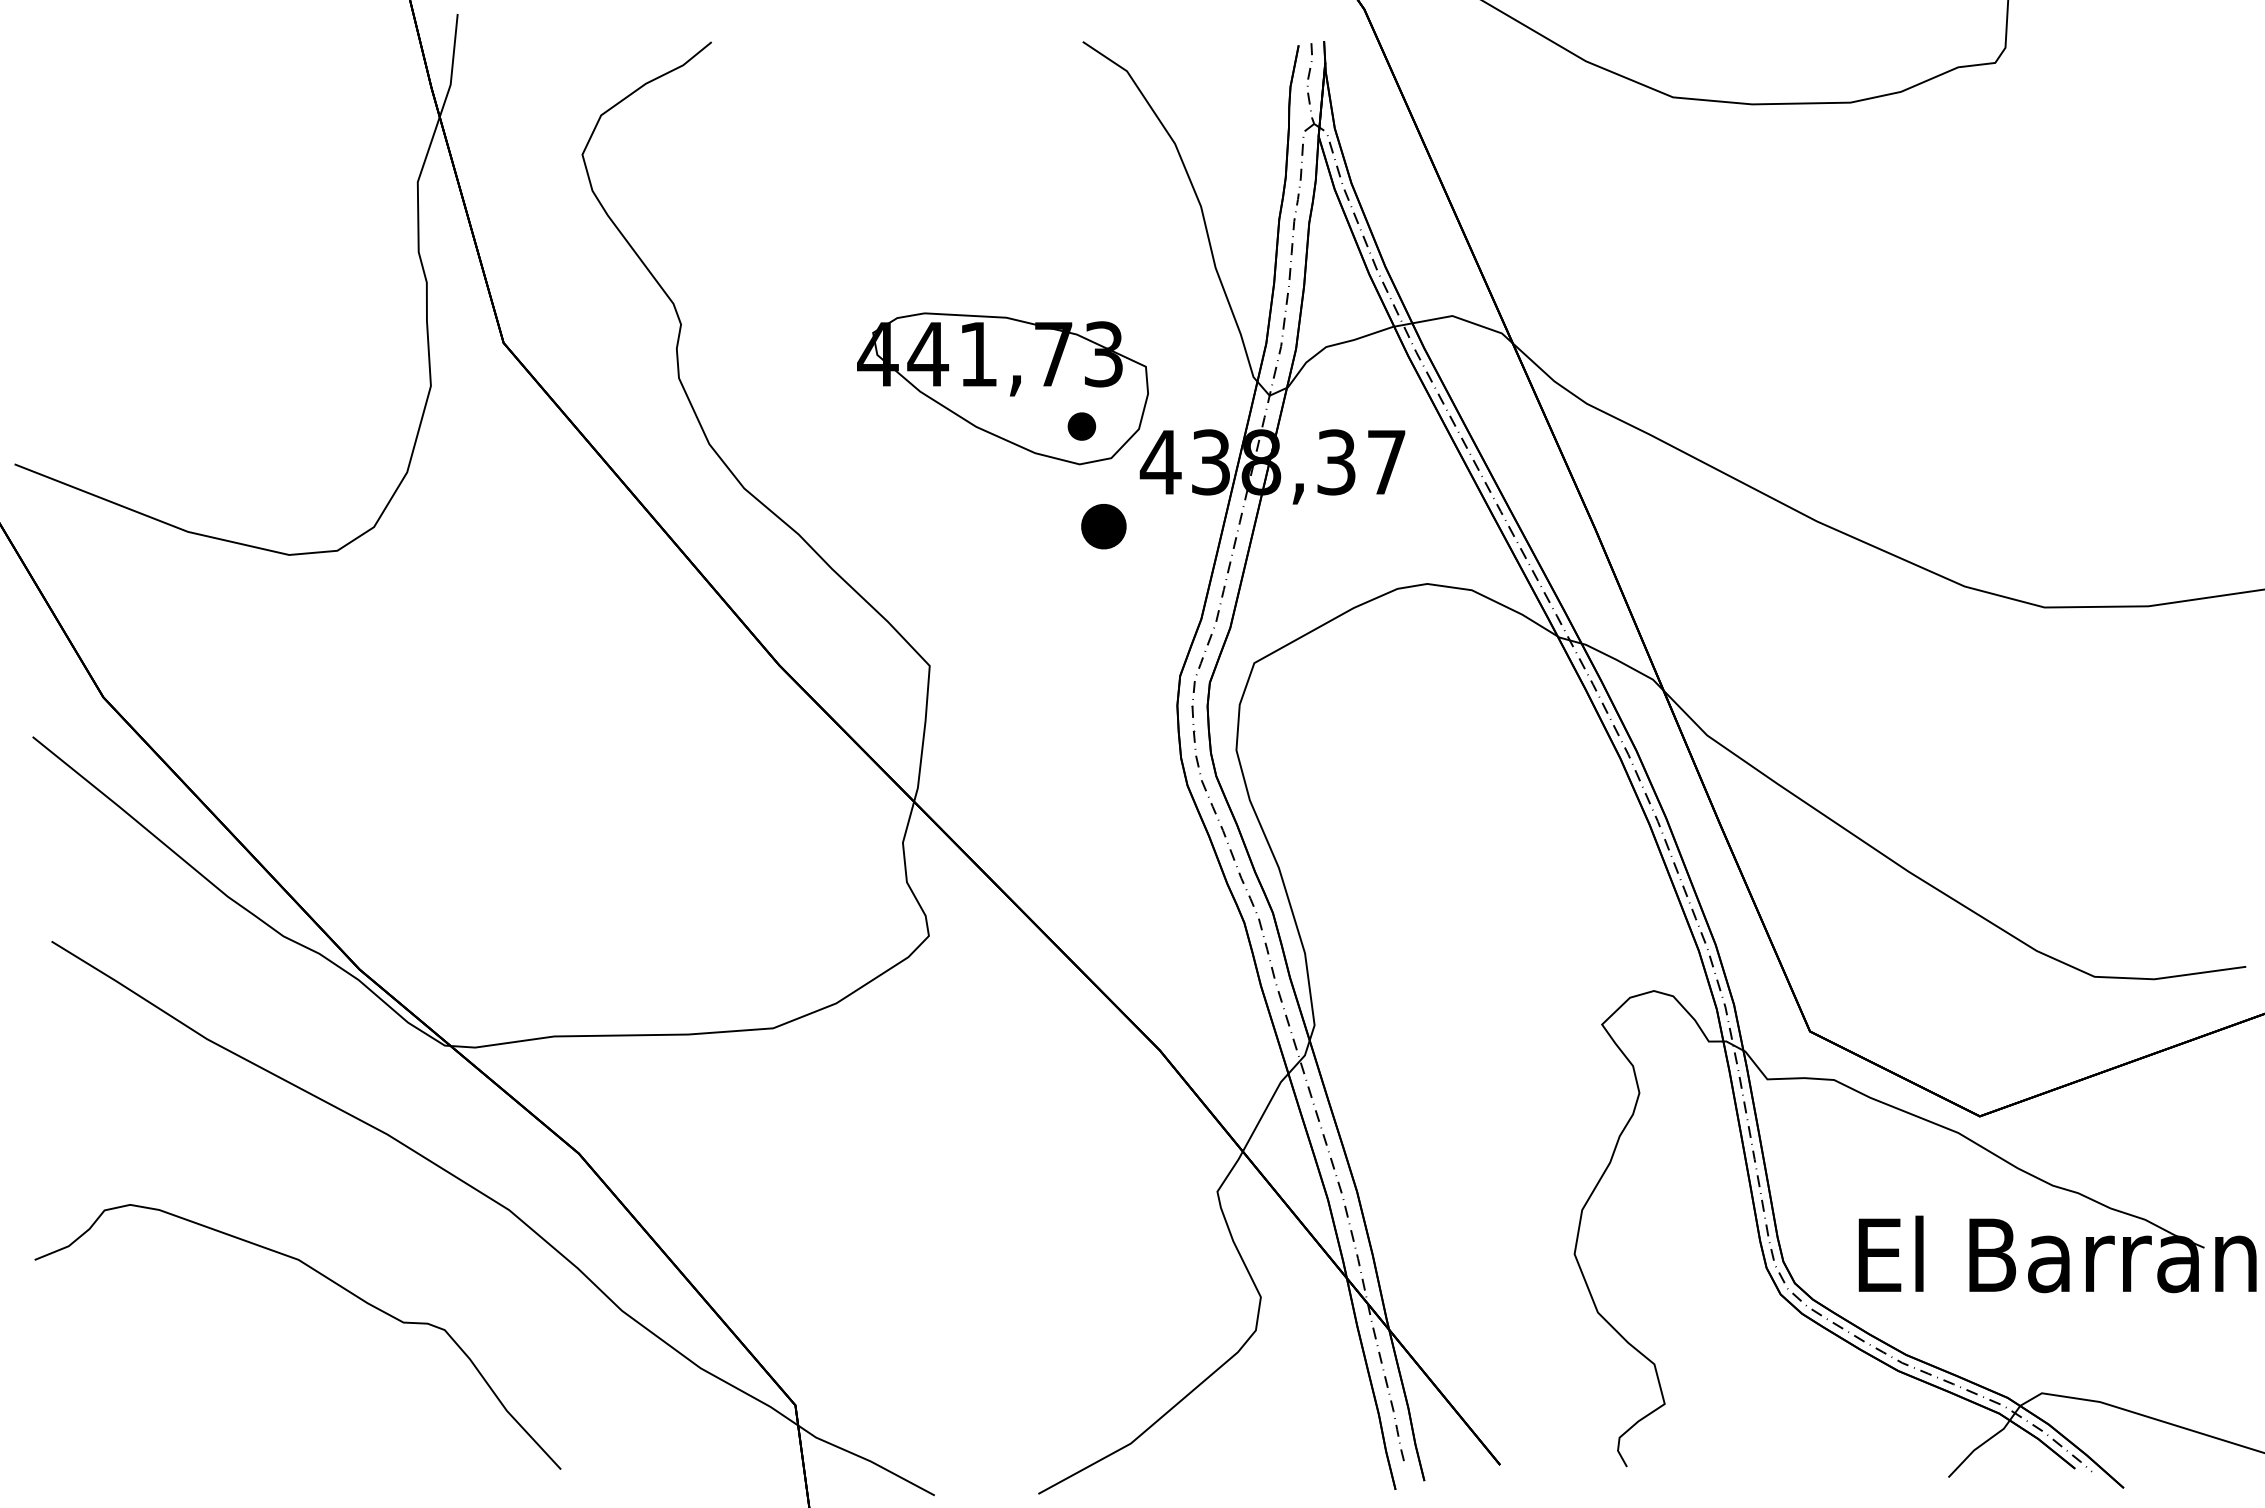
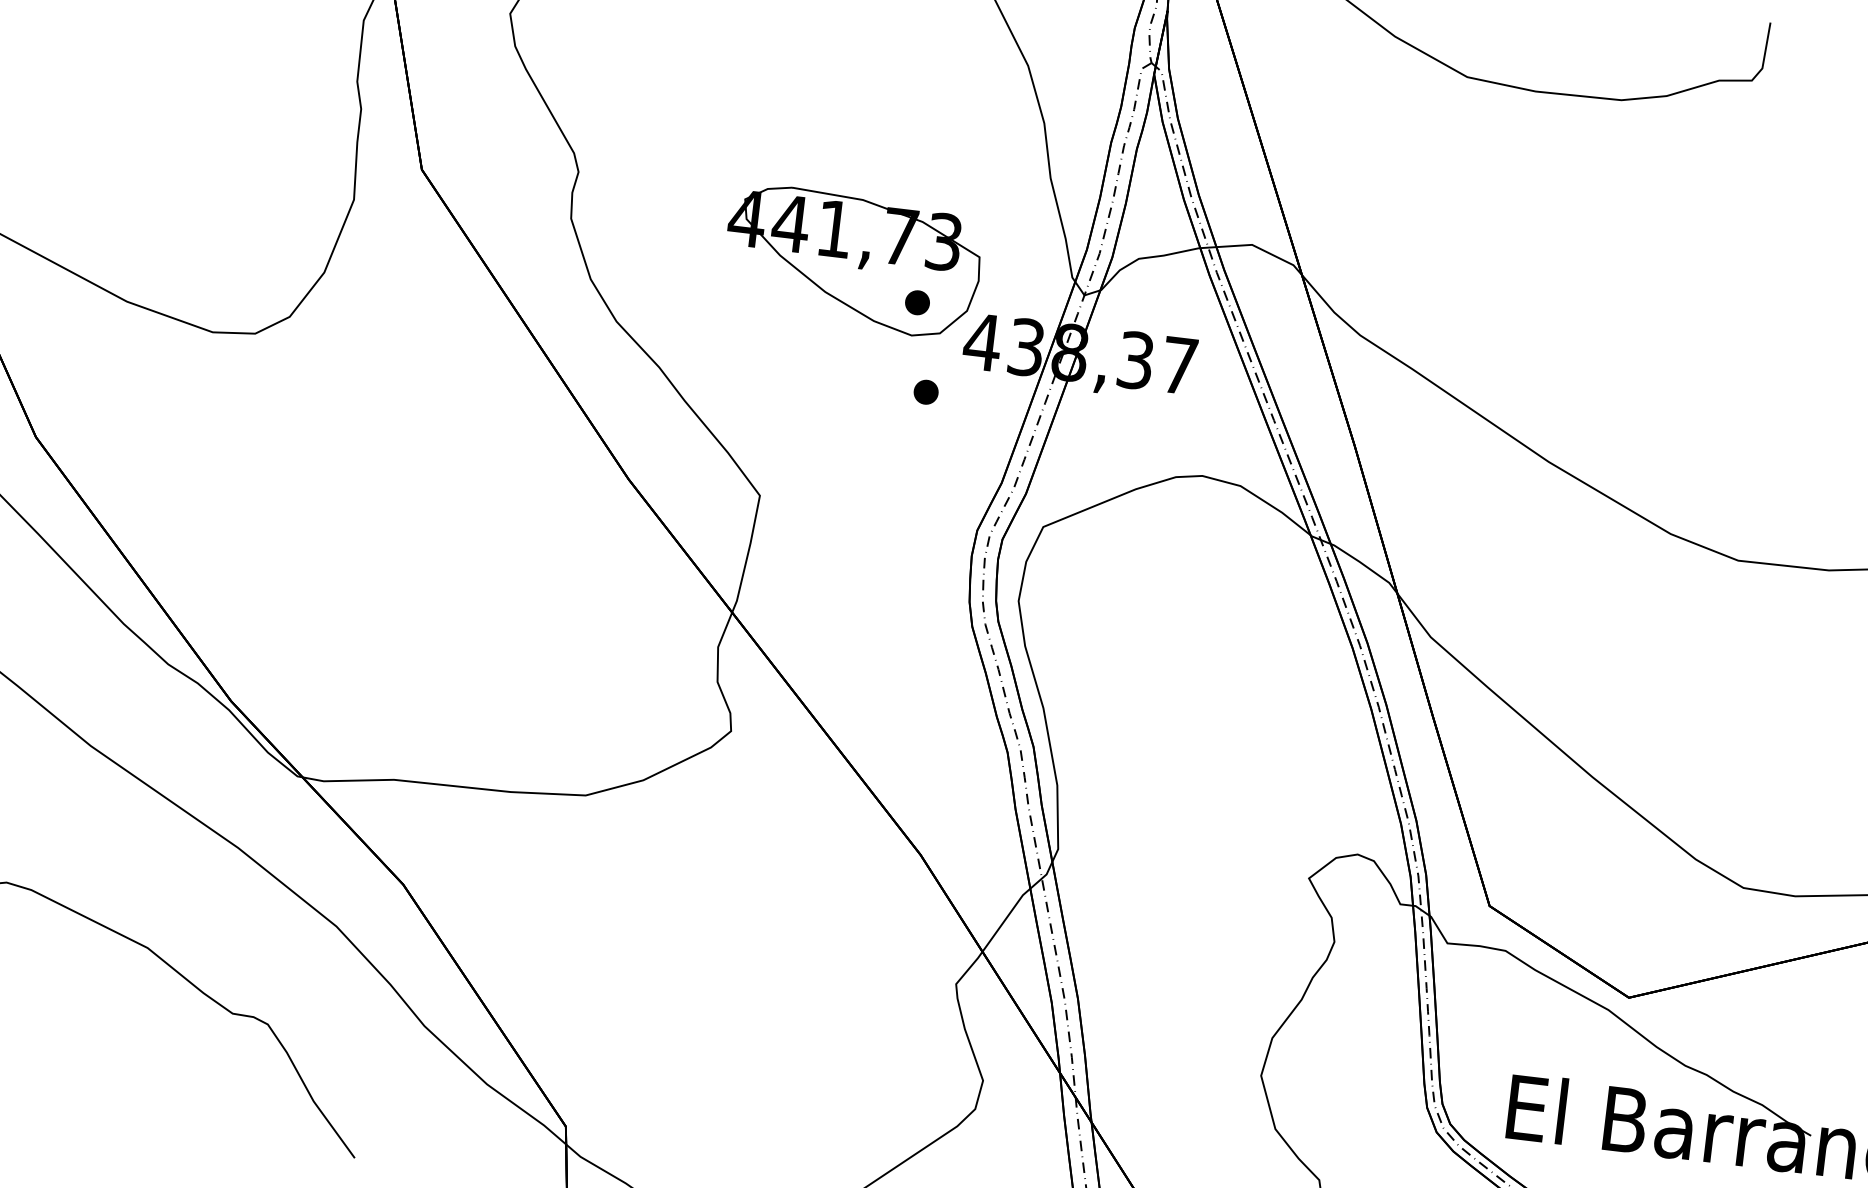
part: (1103, 526) -> (925, 392), size x0.62

